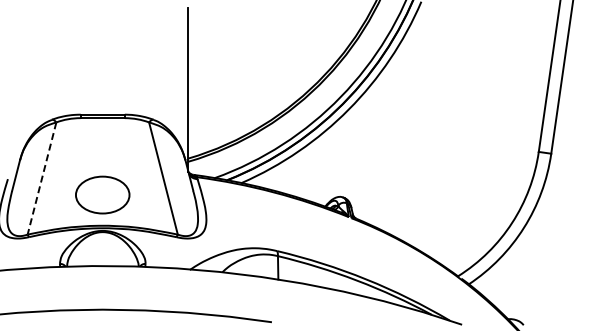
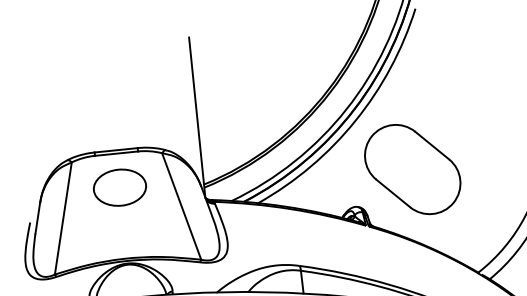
part: (402, 164) -> (413, 169), added
line: (42, 178) -> (63, 218), dashed -> solid
part: (102, 194) -> (119, 187), moved

